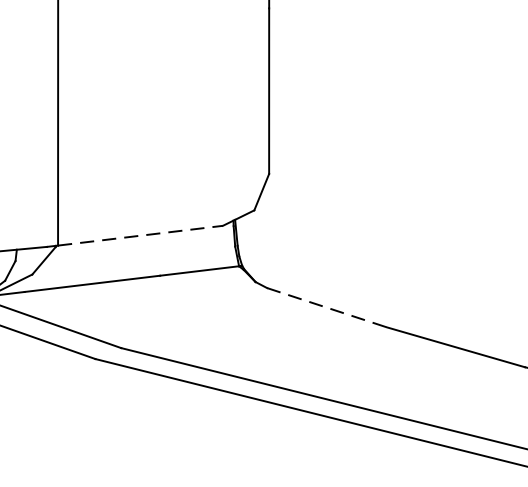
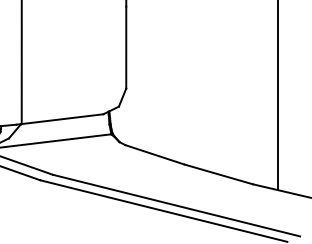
line: (142, 236) -> (63, 119), dashed -> solid
line: (328, 307) -> (155, 154), dashed -> solid

